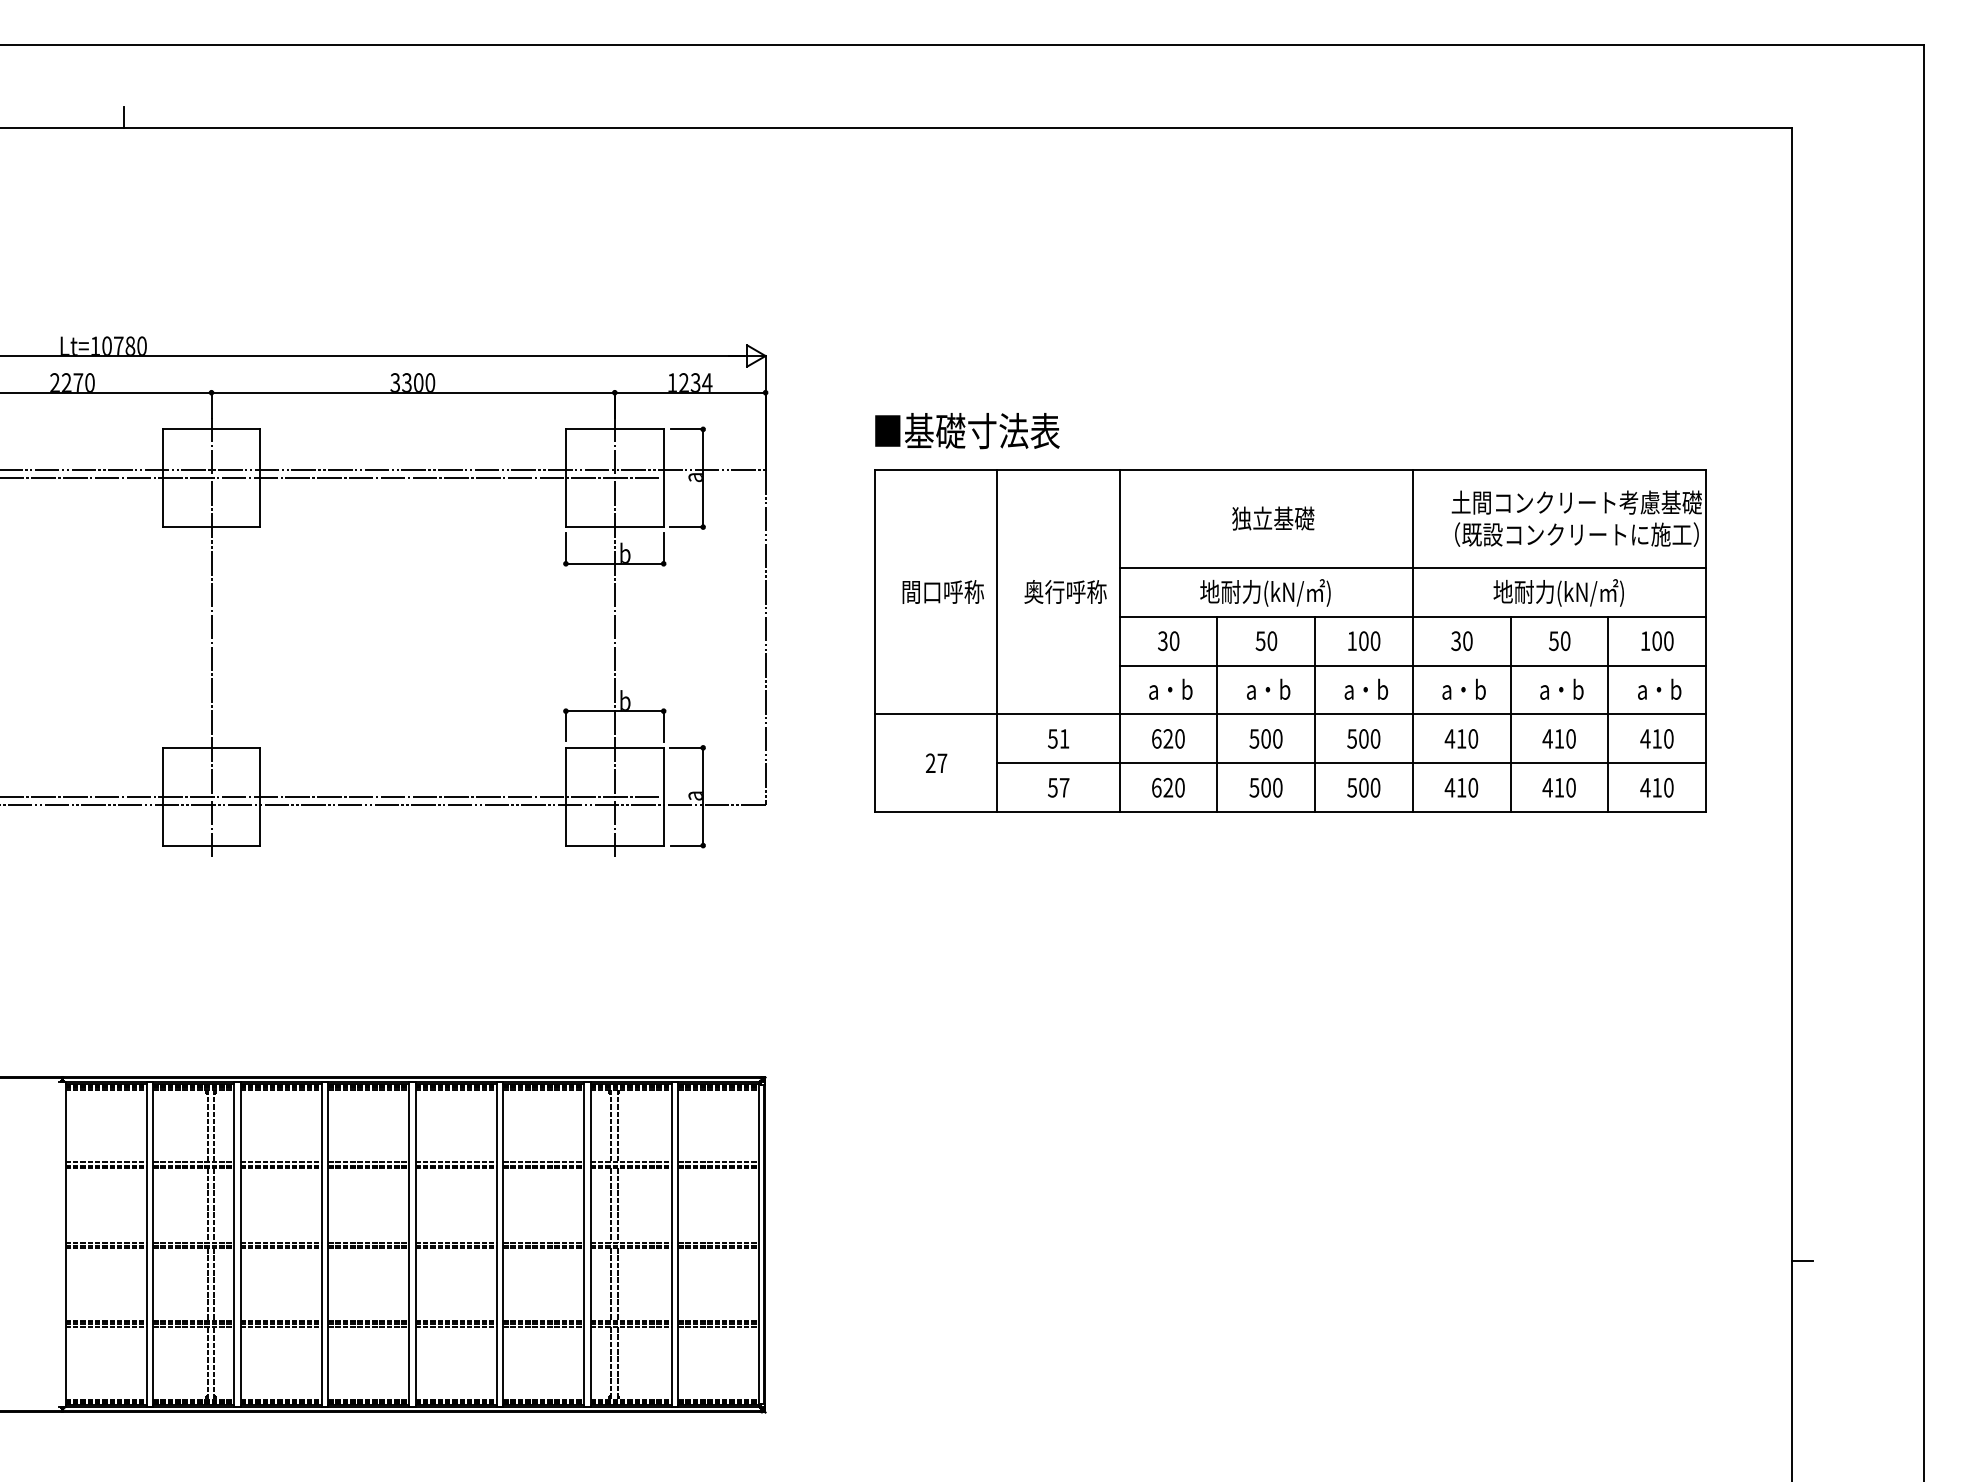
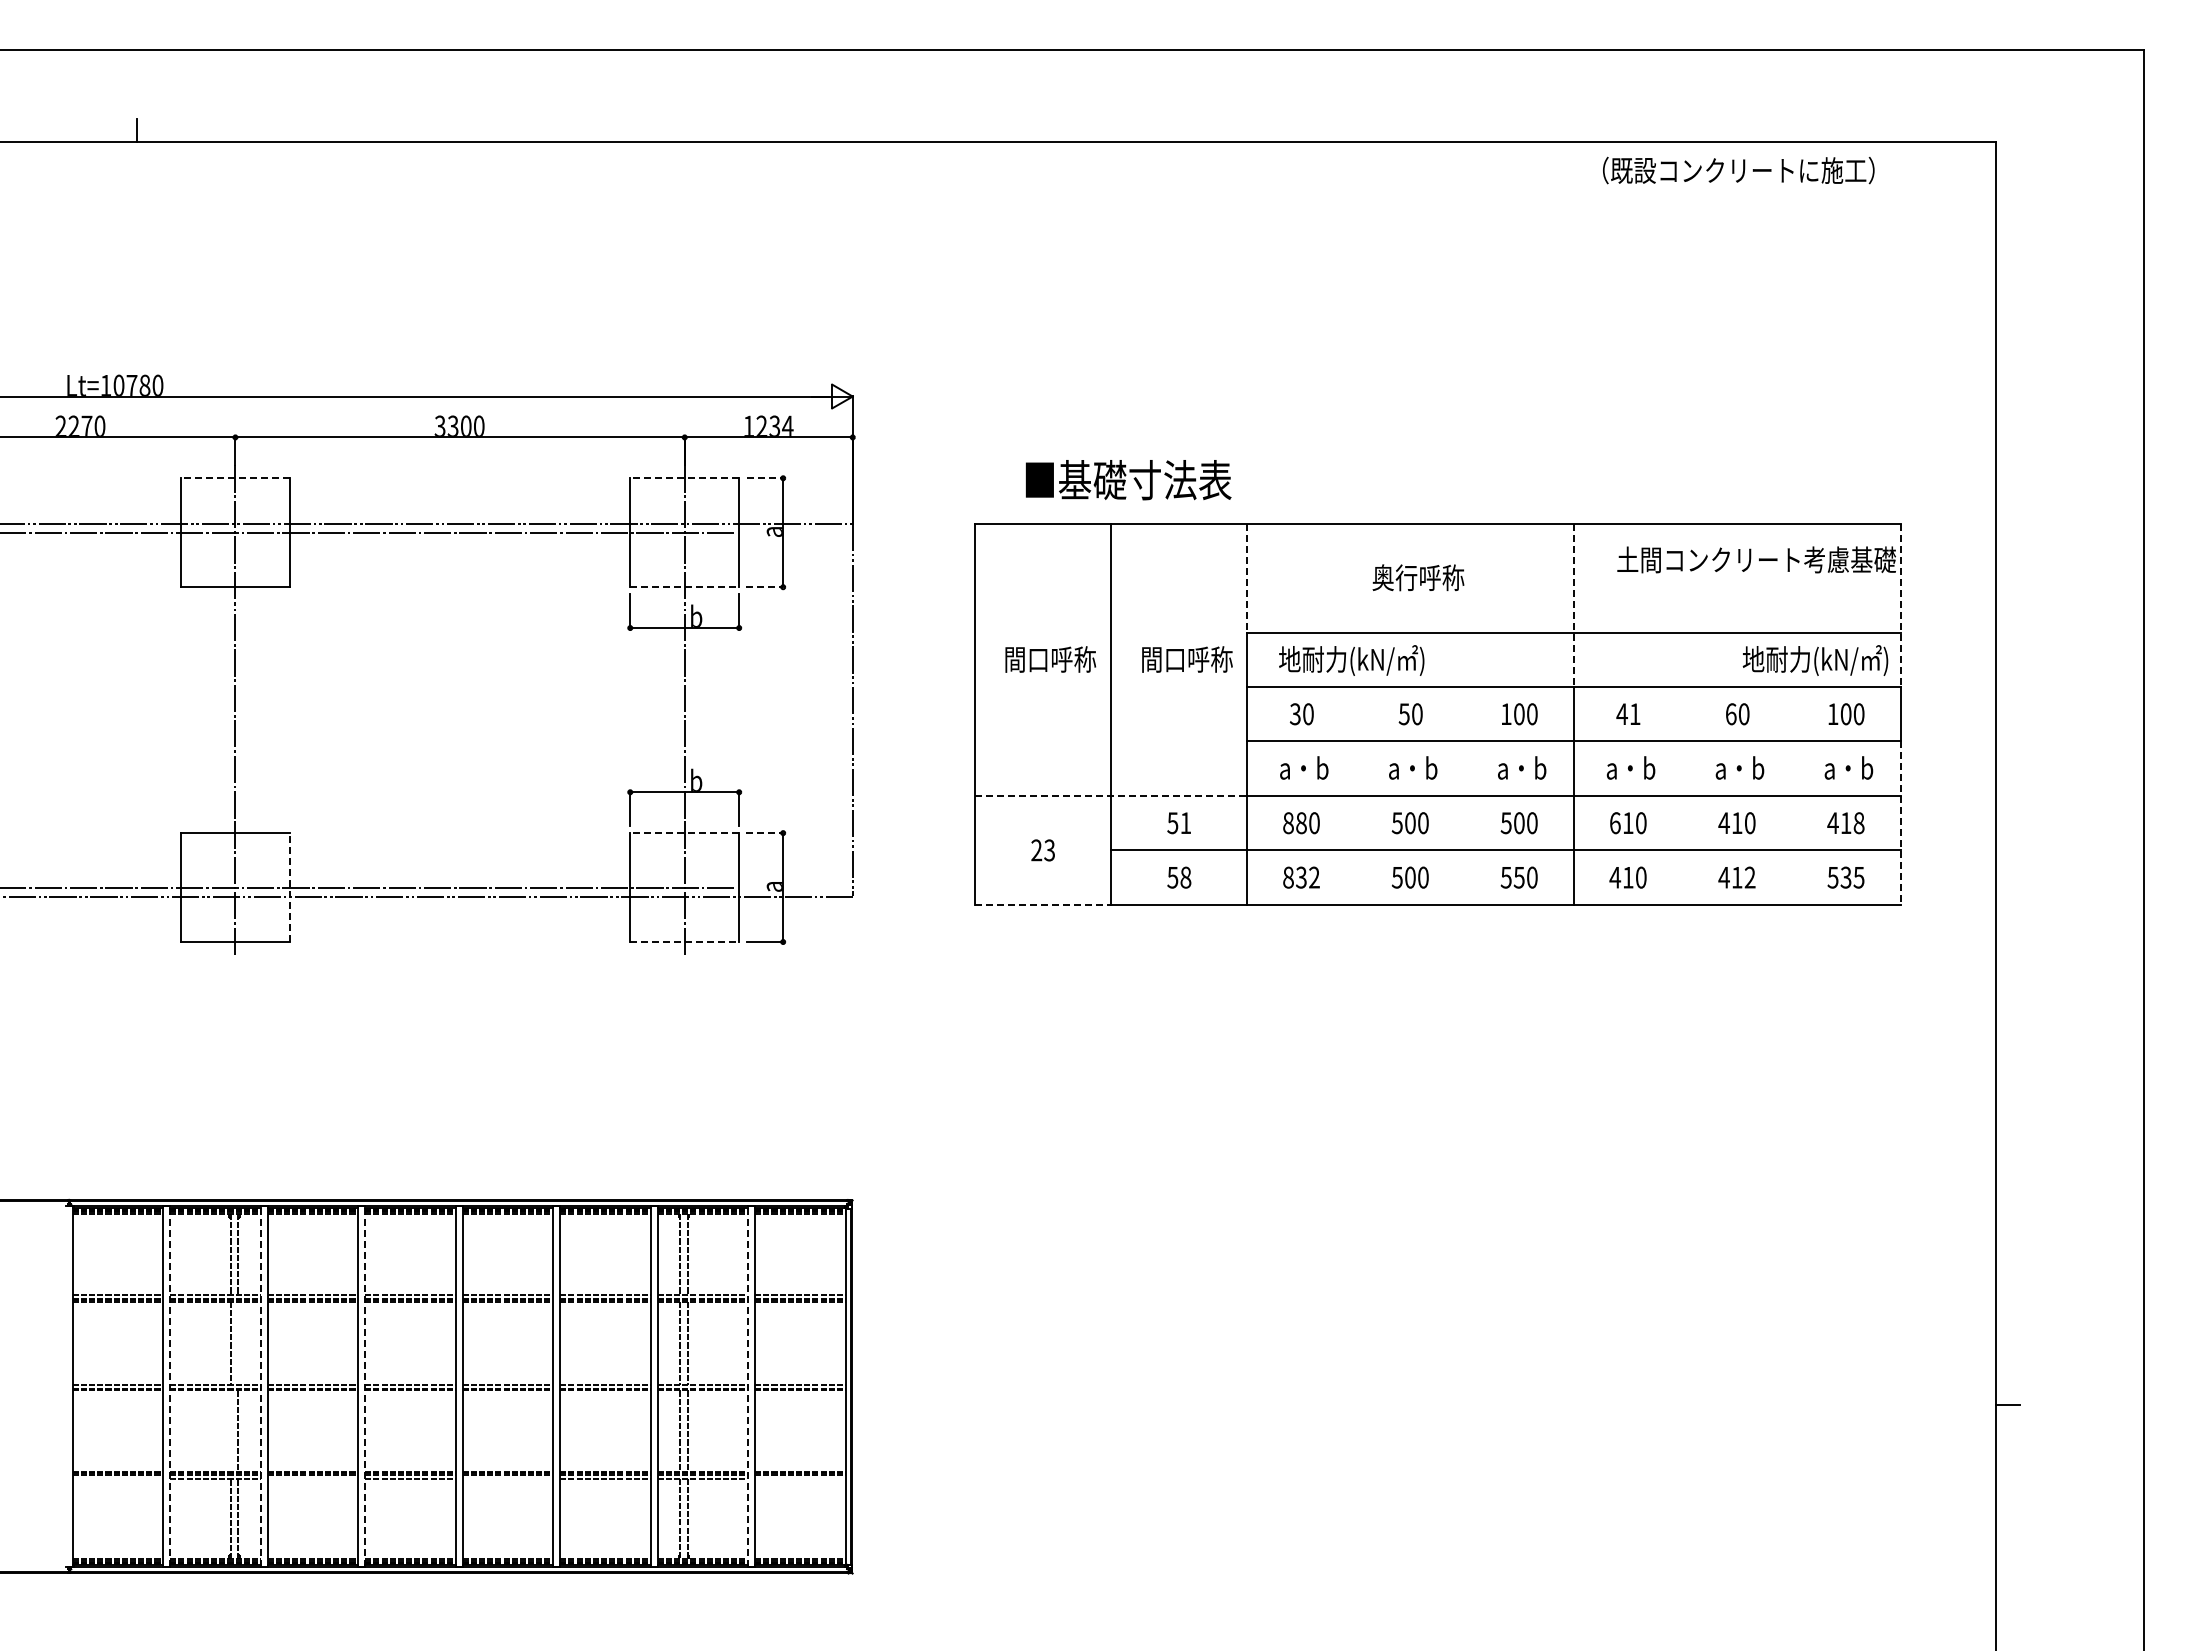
line: (210, 429) -> (234, 478), solid -> dashed
line: (614, 429) -> (684, 478), solid -> dashed
line: (687, 429) -> (765, 478), solid -> dashed
text: (967, 431) -> (1128, 480), moved
text: (1273, 518) -> (1418, 577), 独立基礎 -> 奥行呼称
line: (1119, 519) -> (1247, 578), solid -> dashed
line: (615, 527) -> (685, 587), solid -> dashed
line: (686, 527) -> (764, 587), solid -> dashed
text: (1576, 534) -> (1738, 170), moved
line: (1412, 543) -> (1573, 605), solid -> dashed
line: (1705, 543) -> (1900, 605), solid -> dashed
text: (1044, 592) -> (1163, 659), 奥行呼称 -> 間口呼称
text: (1265, 592) -> (1351, 660), moved
text: (1558, 592) -> (1815, 660), moved
text: (1461, 641) -> (1628, 714), 30 -> 41
text: (1553, 641) -> (1730, 714), 50 -> 60
line: (997, 714) -> (1111, 795), solid -> dashed
line: (1217, 714) -> (1356, 795), removed
line: (1314, 714) -> (1464, 795), removed
line: (1510, 714) -> (1682, 795), removed
line: (1608, 714) -> (1791, 795), removed
text: (1668, 738) -> (1858, 822), 410 -> 418
text: (1162, 739) -> (1294, 823), 620 -> 880
text: (1450, 739) -> (1615, 823), 410 -> 610
line: (1705, 739) -> (1900, 823), solid -> dashed
line: (614, 748) -> (684, 833), solid -> dashed
line: (686, 748) -> (764, 833), solid -> dashed
text: (942, 763) -> (1049, 850), 27 -> 23
text: (1064, 787) -> (1185, 877), 57 -> 58
text: (1168, 787) -> (1301, 877), 620 -> 832
text: (1363, 787) -> (1518, 877), 500 -> 550
text: (1570, 787) -> (1749, 877), 410 -> 412
text: (1656, 787) -> (1845, 877), 410 -> 535
line: (260, 796) -> (289, 887), solid -> dashed
line: (936, 811) -> (1043, 904), solid -> dashed
line: (615, 846) -> (685, 942), solid -> dashed
line: (214, 1205) -> (238, 1342), removed
line: (153, 1244) -> (170, 1386), solid -> dashed
line: (234, 1244) -> (260, 1386), solid -> dashed
line: (328, 1244) -> (365, 1386), solid -> dashed
line: (672, 1244) -> (748, 1386), solid -> dashed
line: (207, 1283) -> (230, 1430), removed
line: (105, 1327) -> (117, 1478), removed
line: (280, 1327) -> (312, 1478), removed
line: (455, 1327) -> (507, 1478), removed
line: (718, 1327) -> (800, 1478), removed

